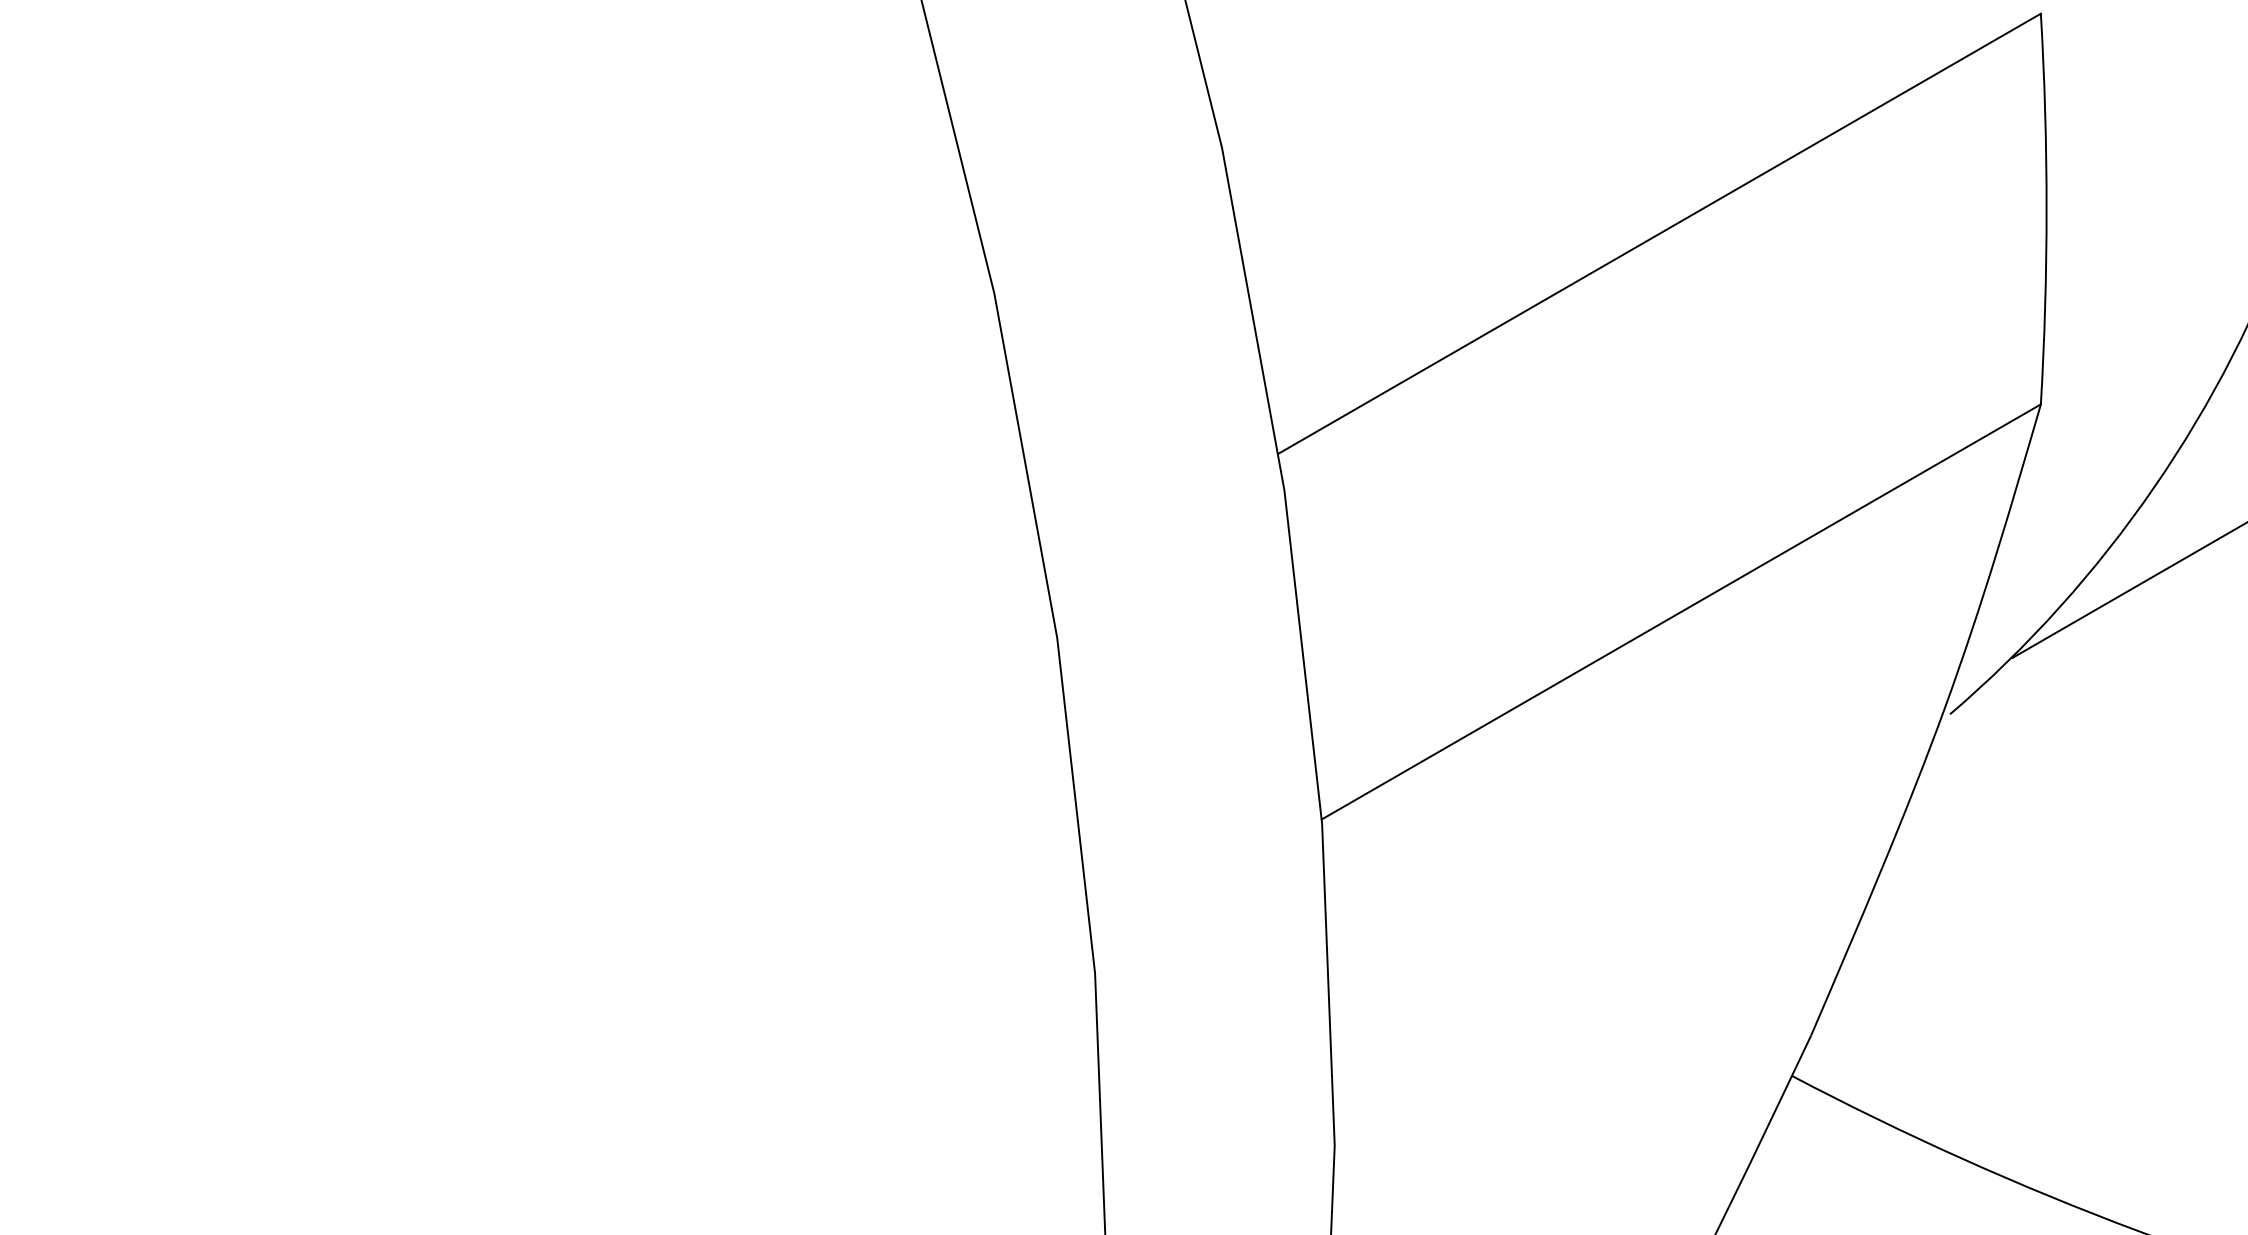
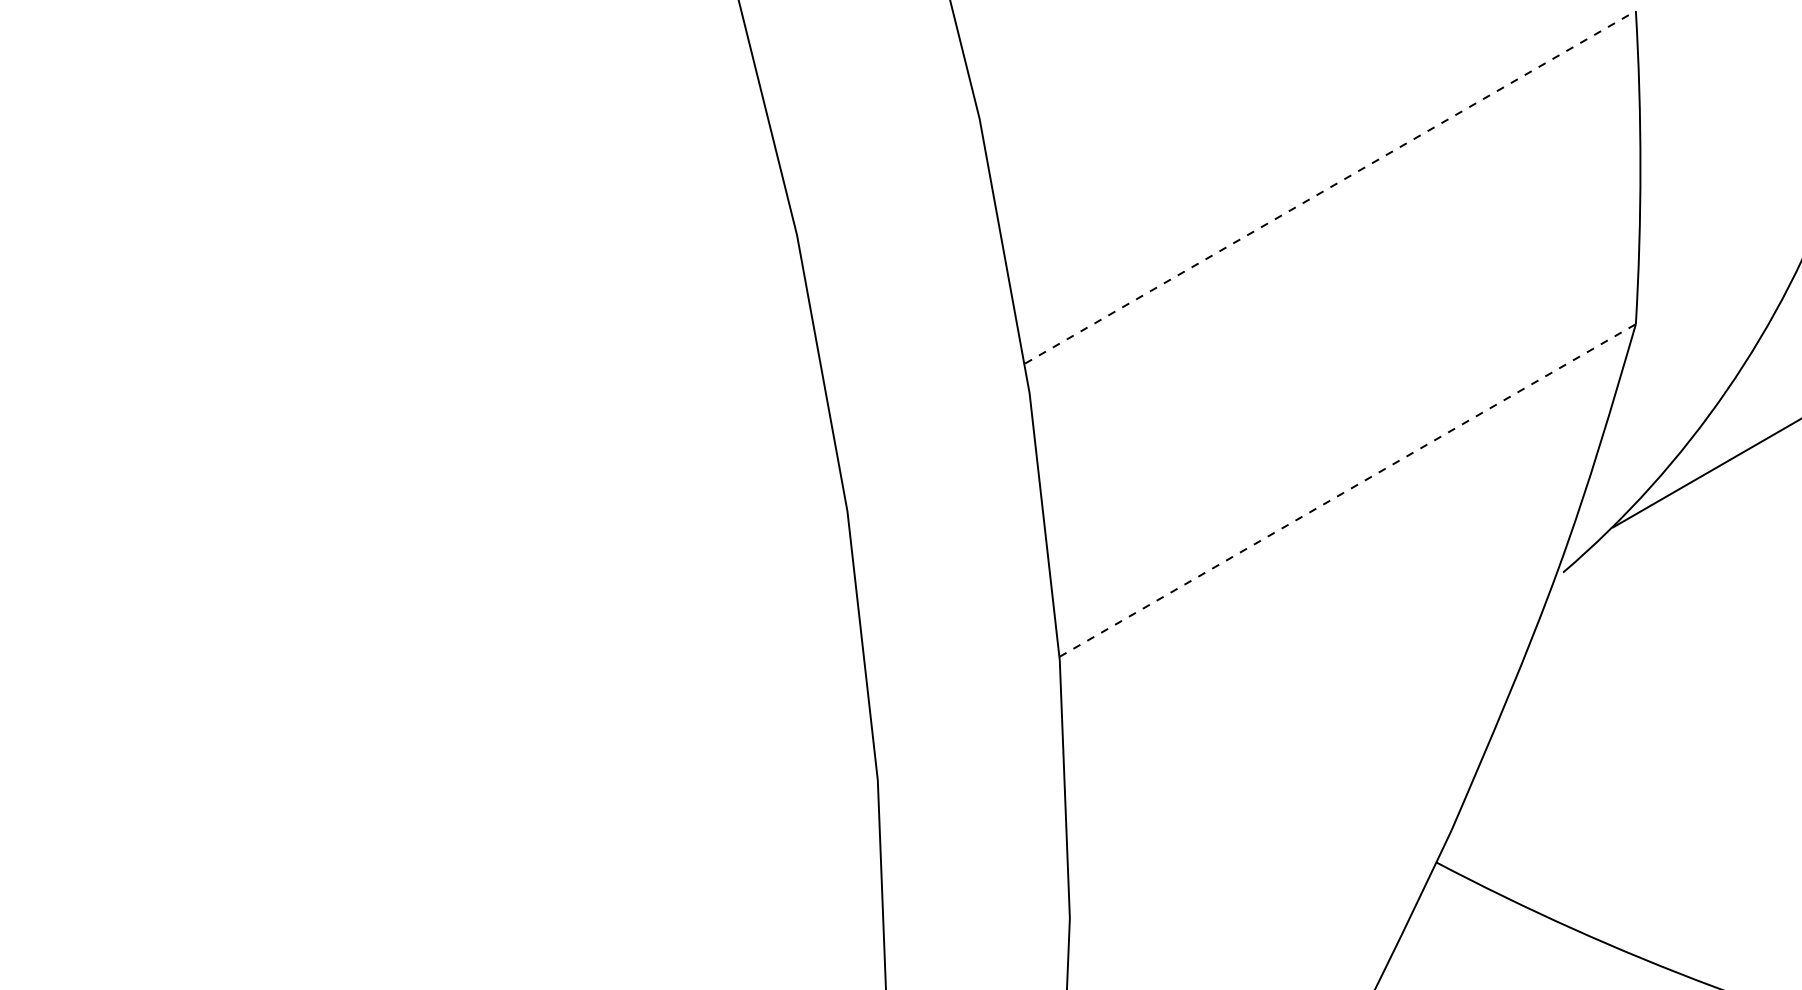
line: (1659, 233) -> (1330, 187), solid -> dashed
line: (1681, 611) -> (1347, 490), solid -> dashed

